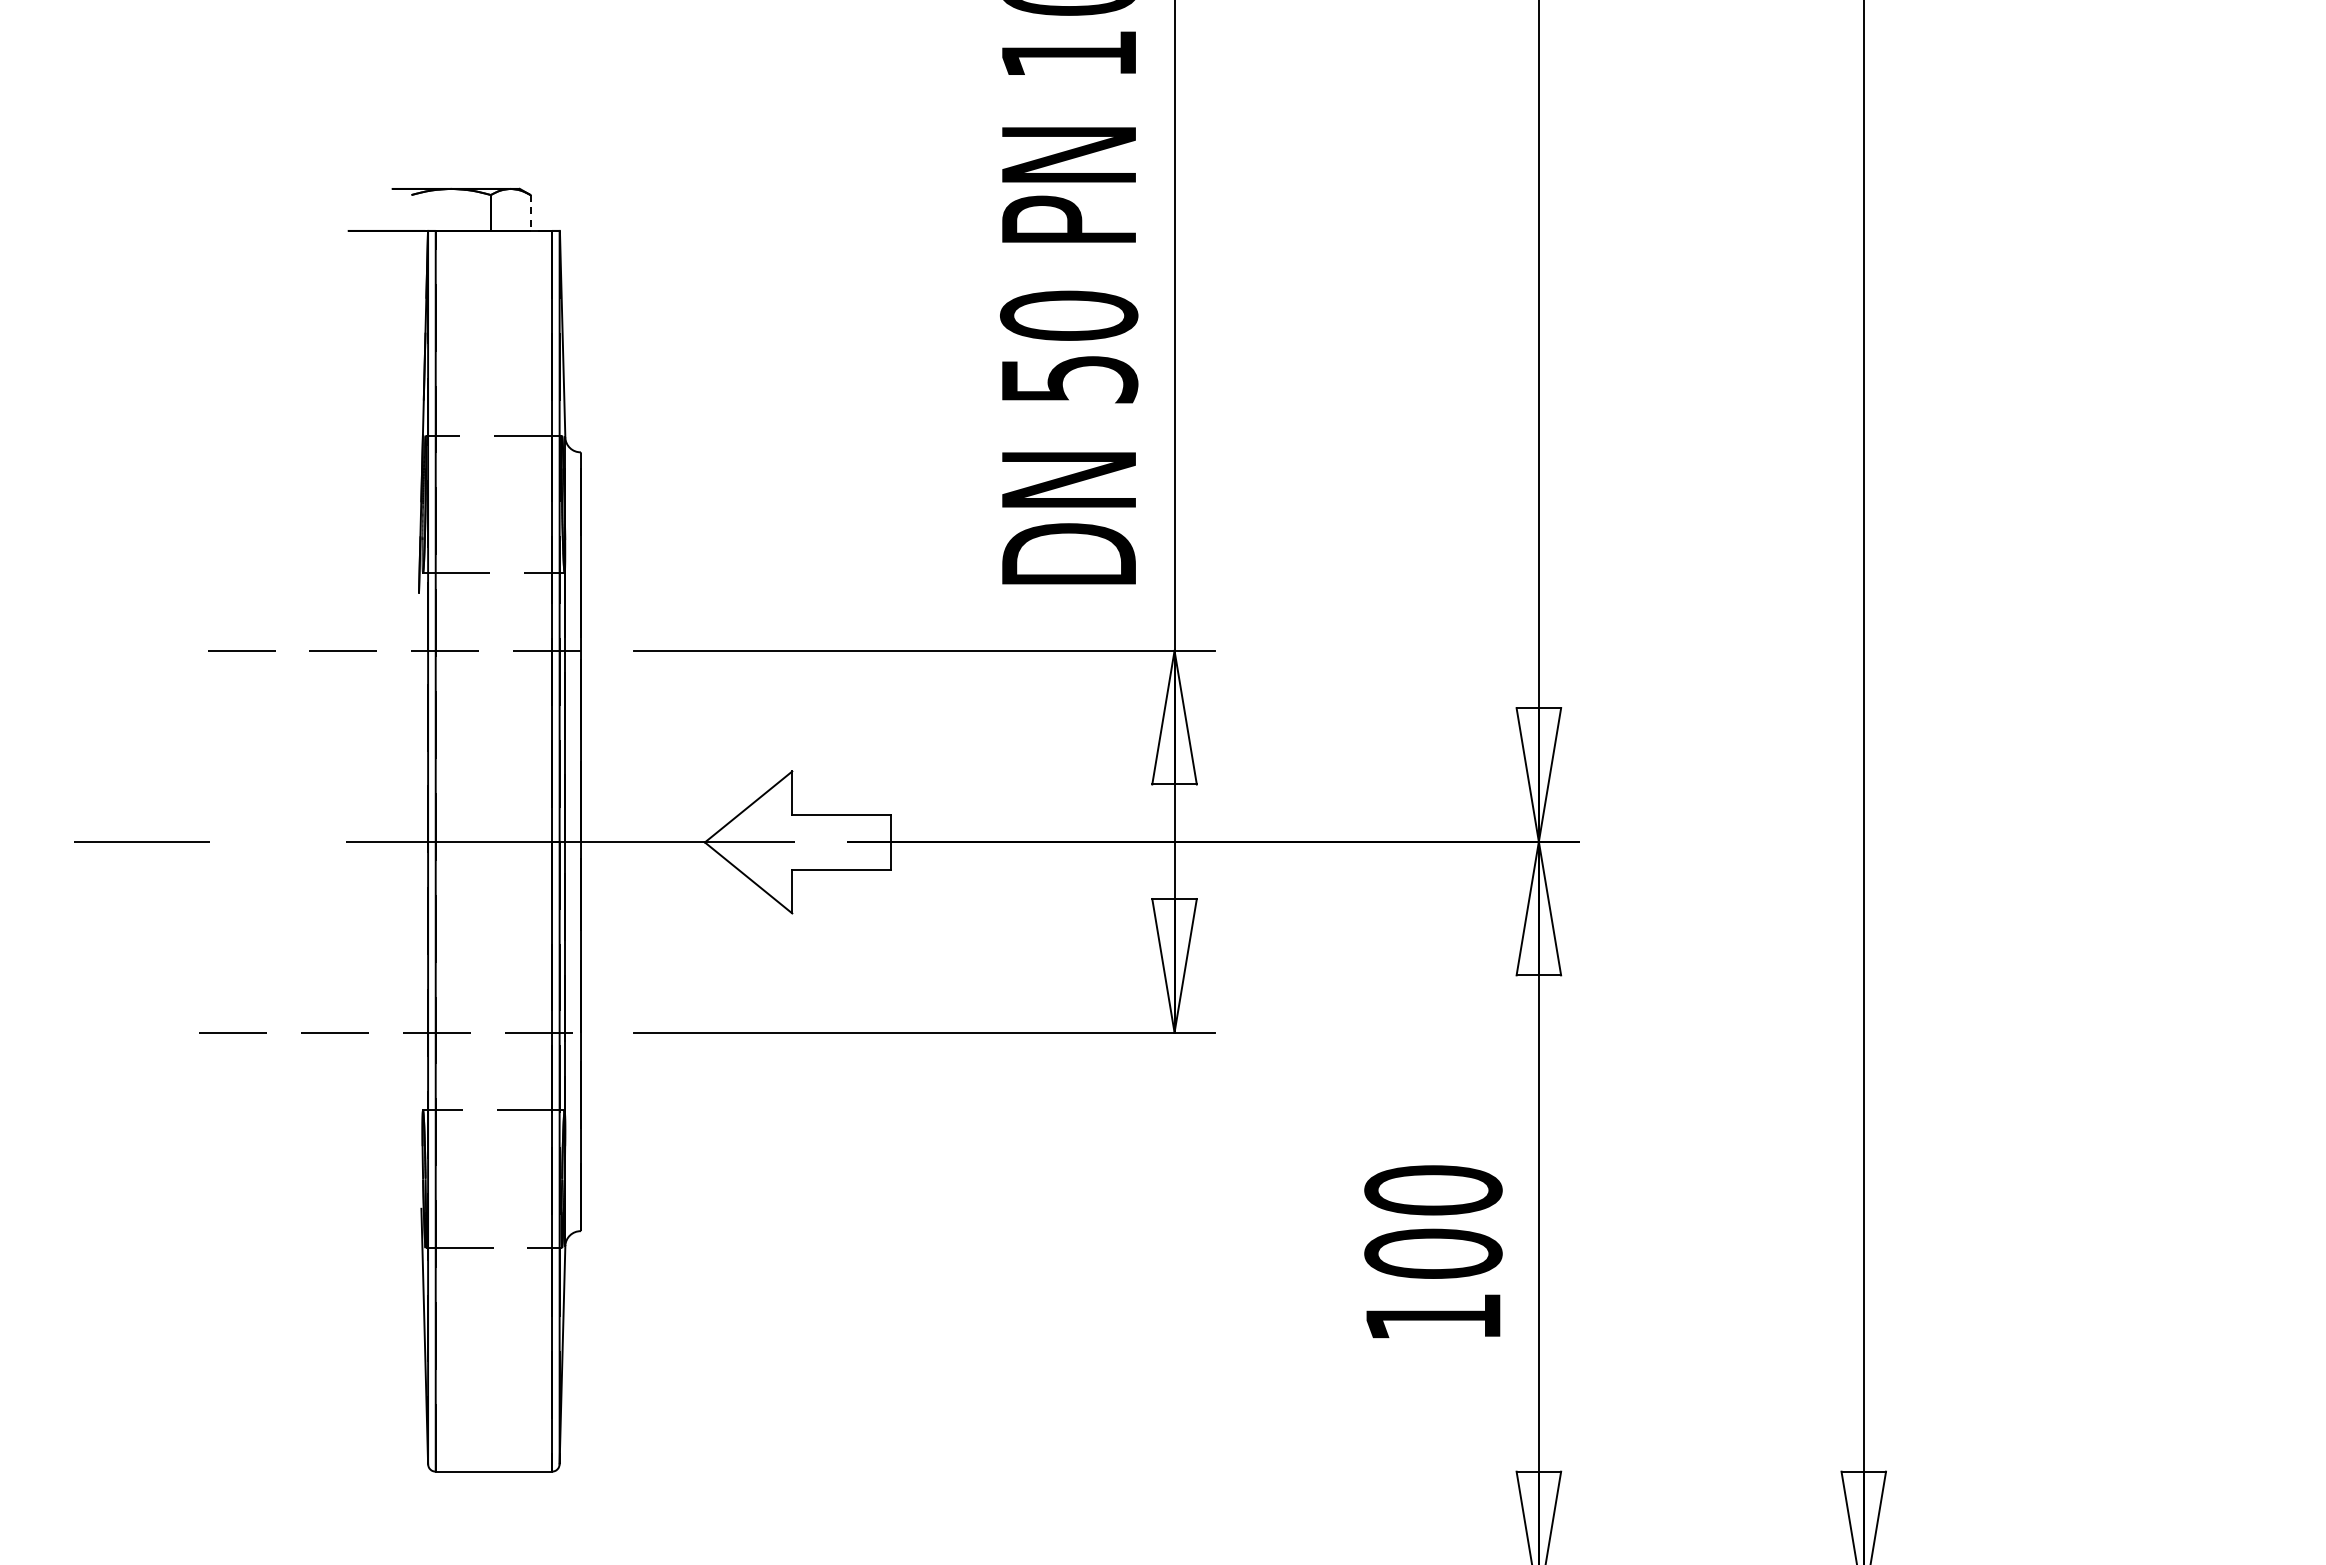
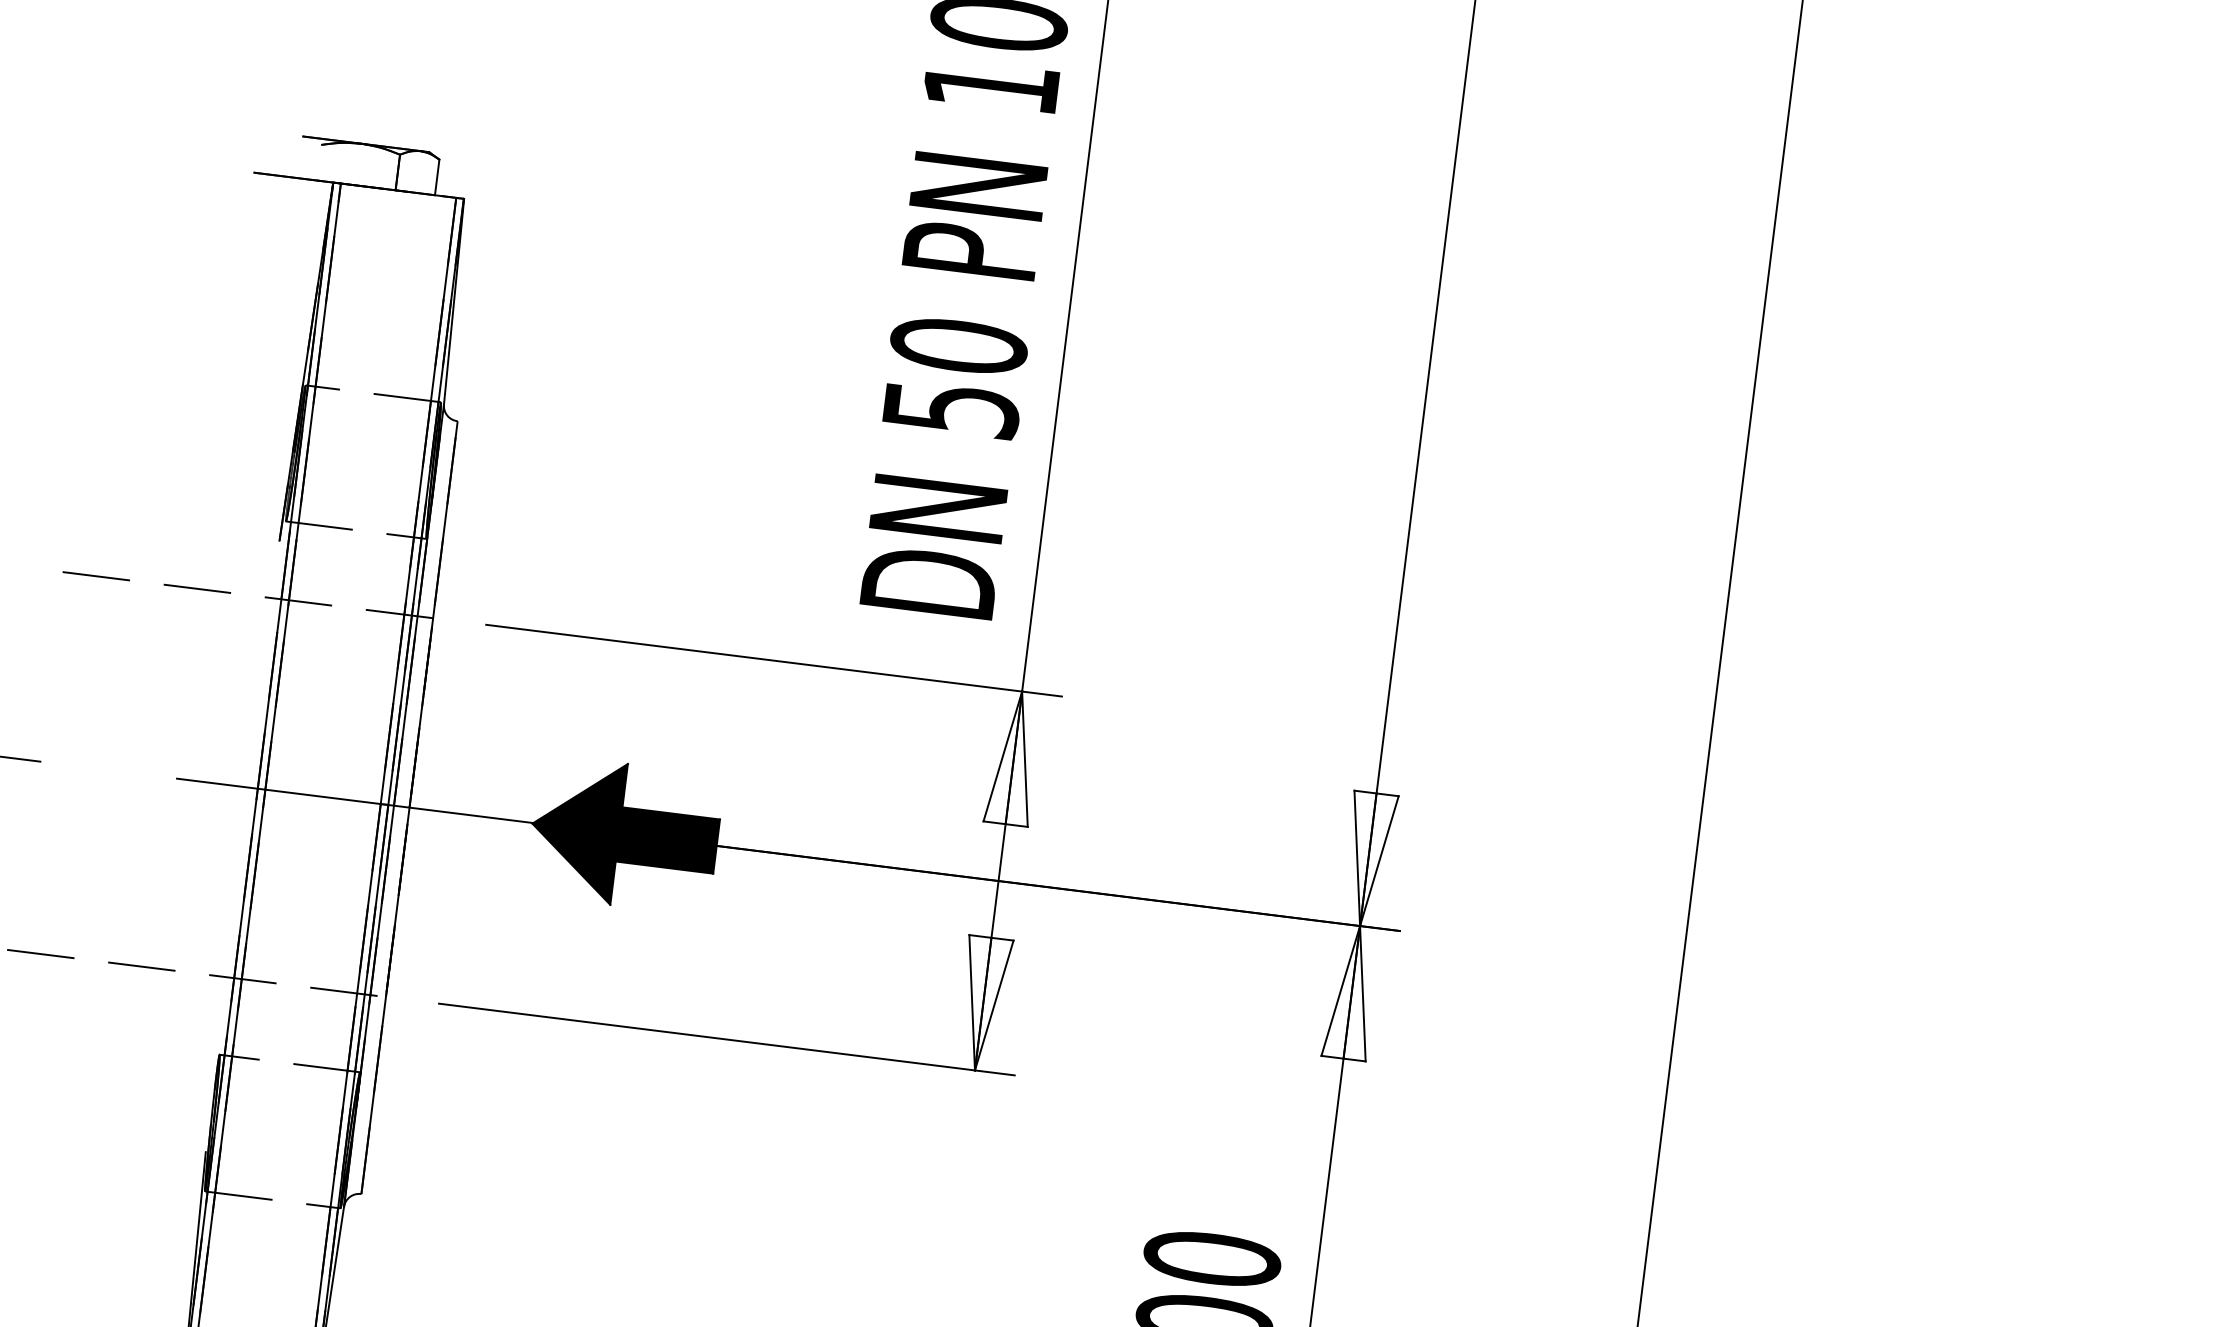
line: (530, 212) -> (437, 176), dashed -> solid
fill: (797, 842) -> (624, 835), added

